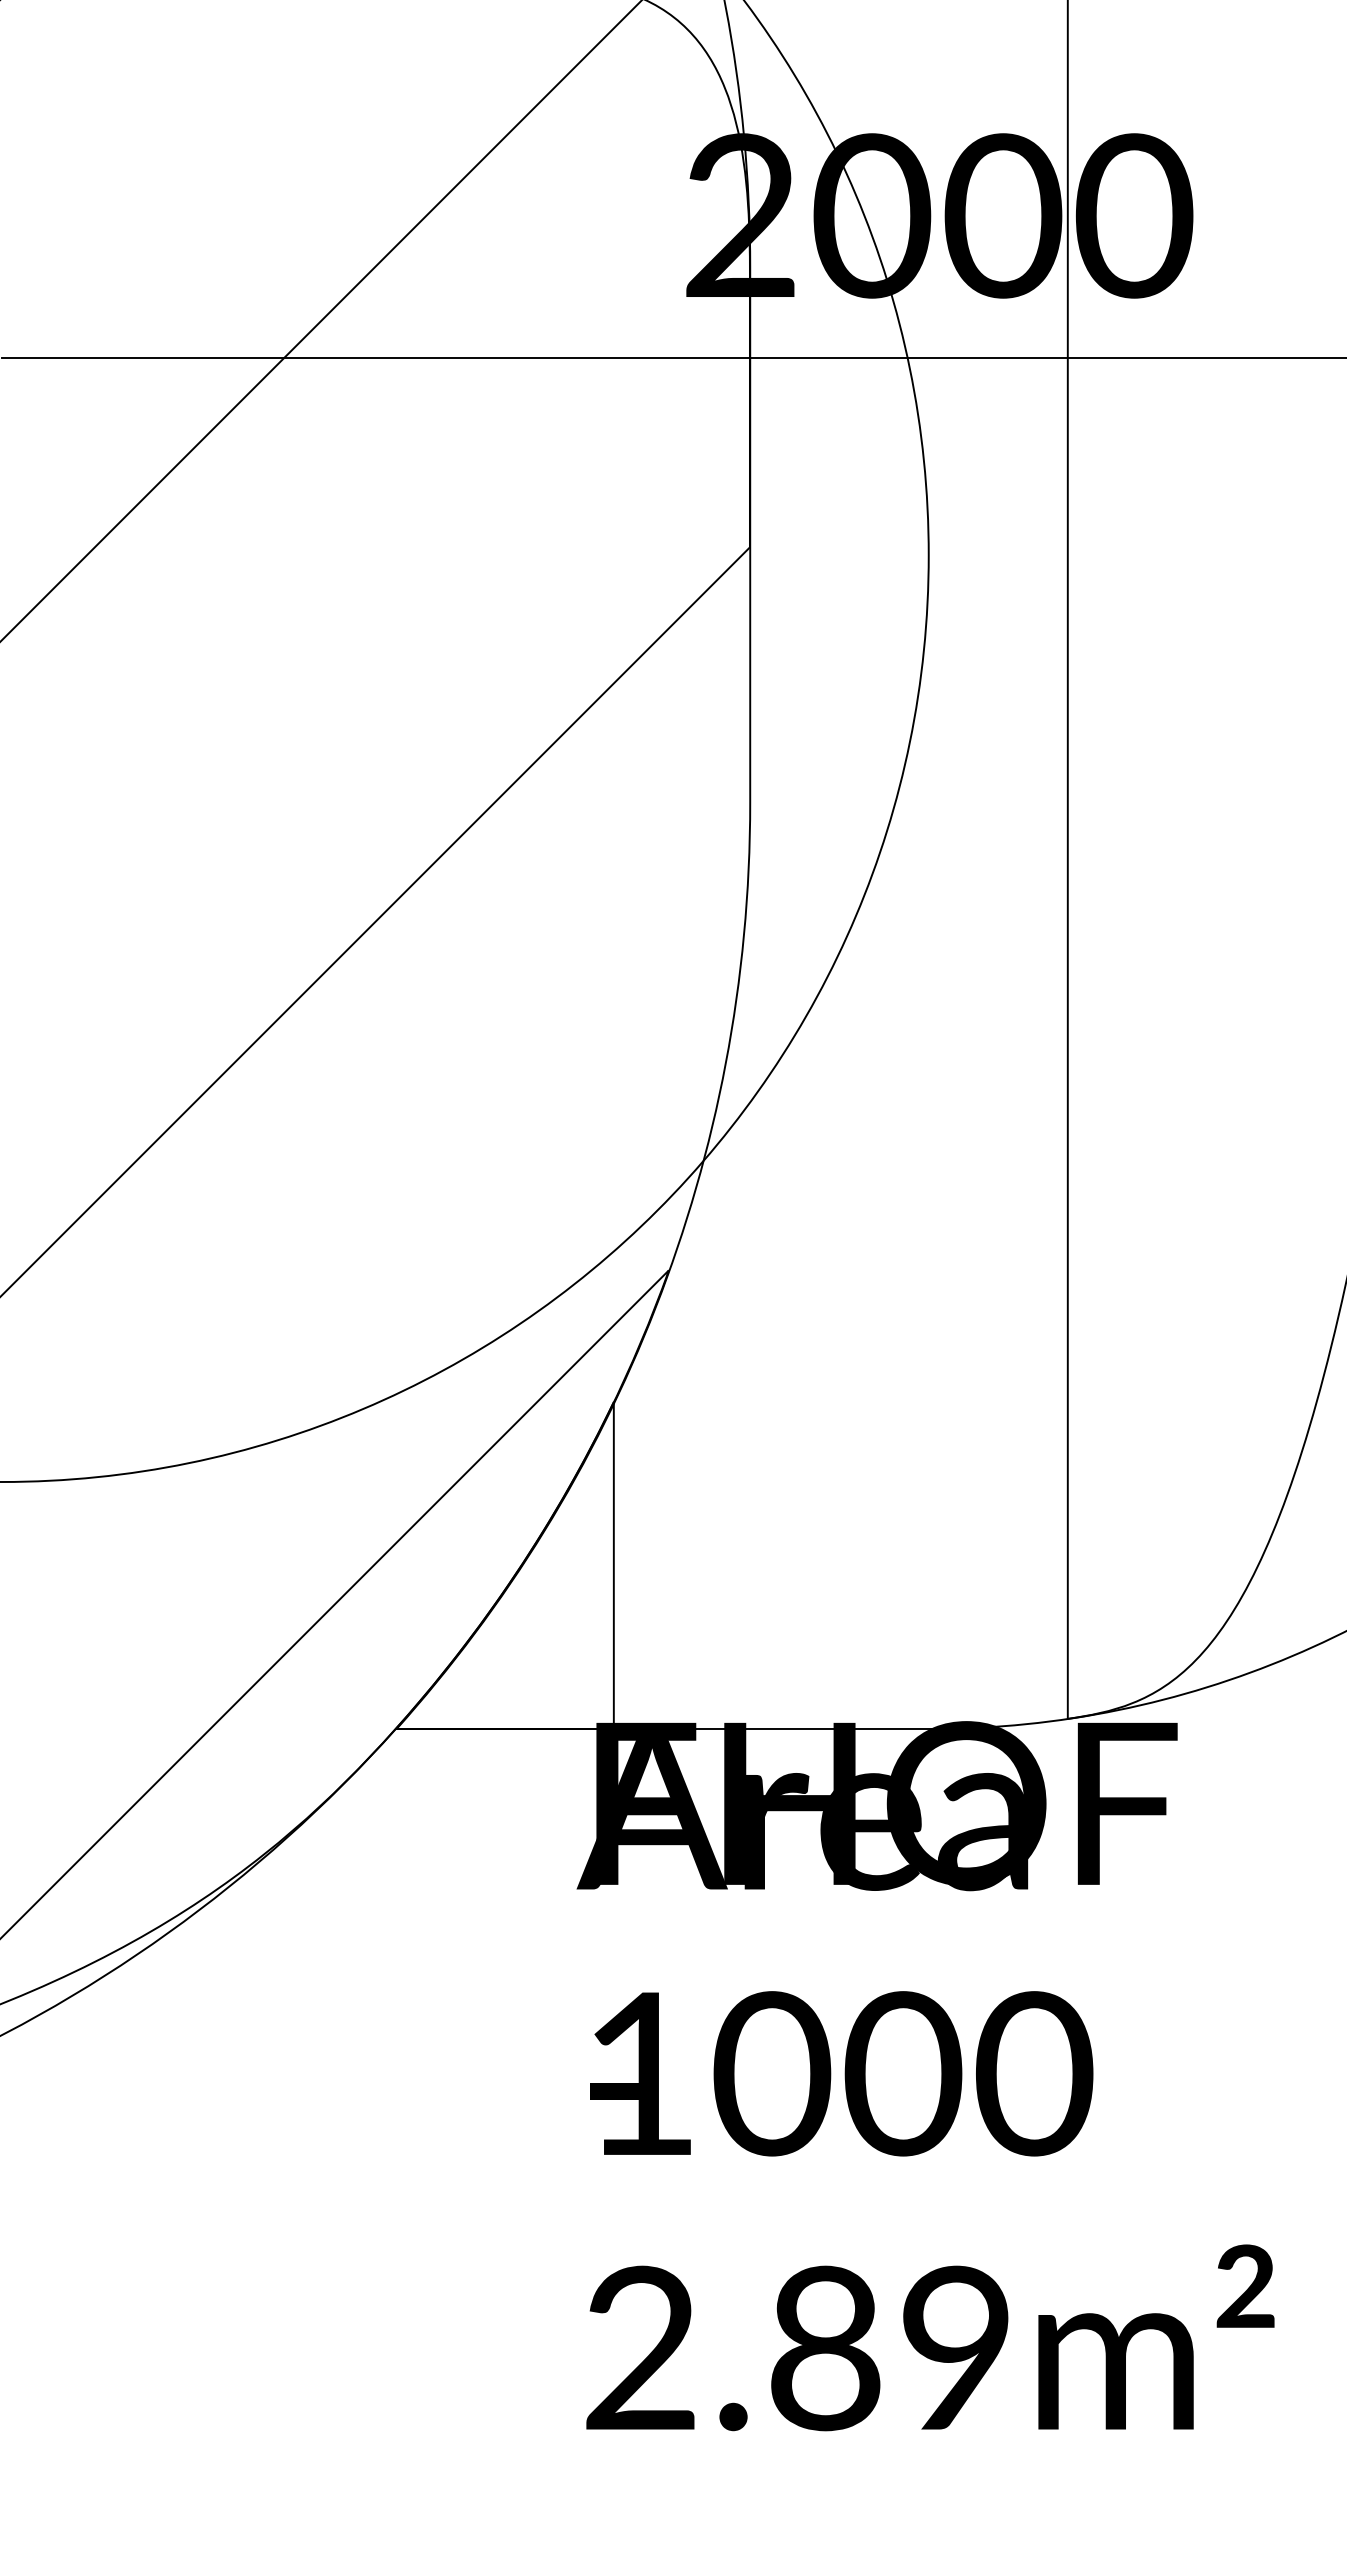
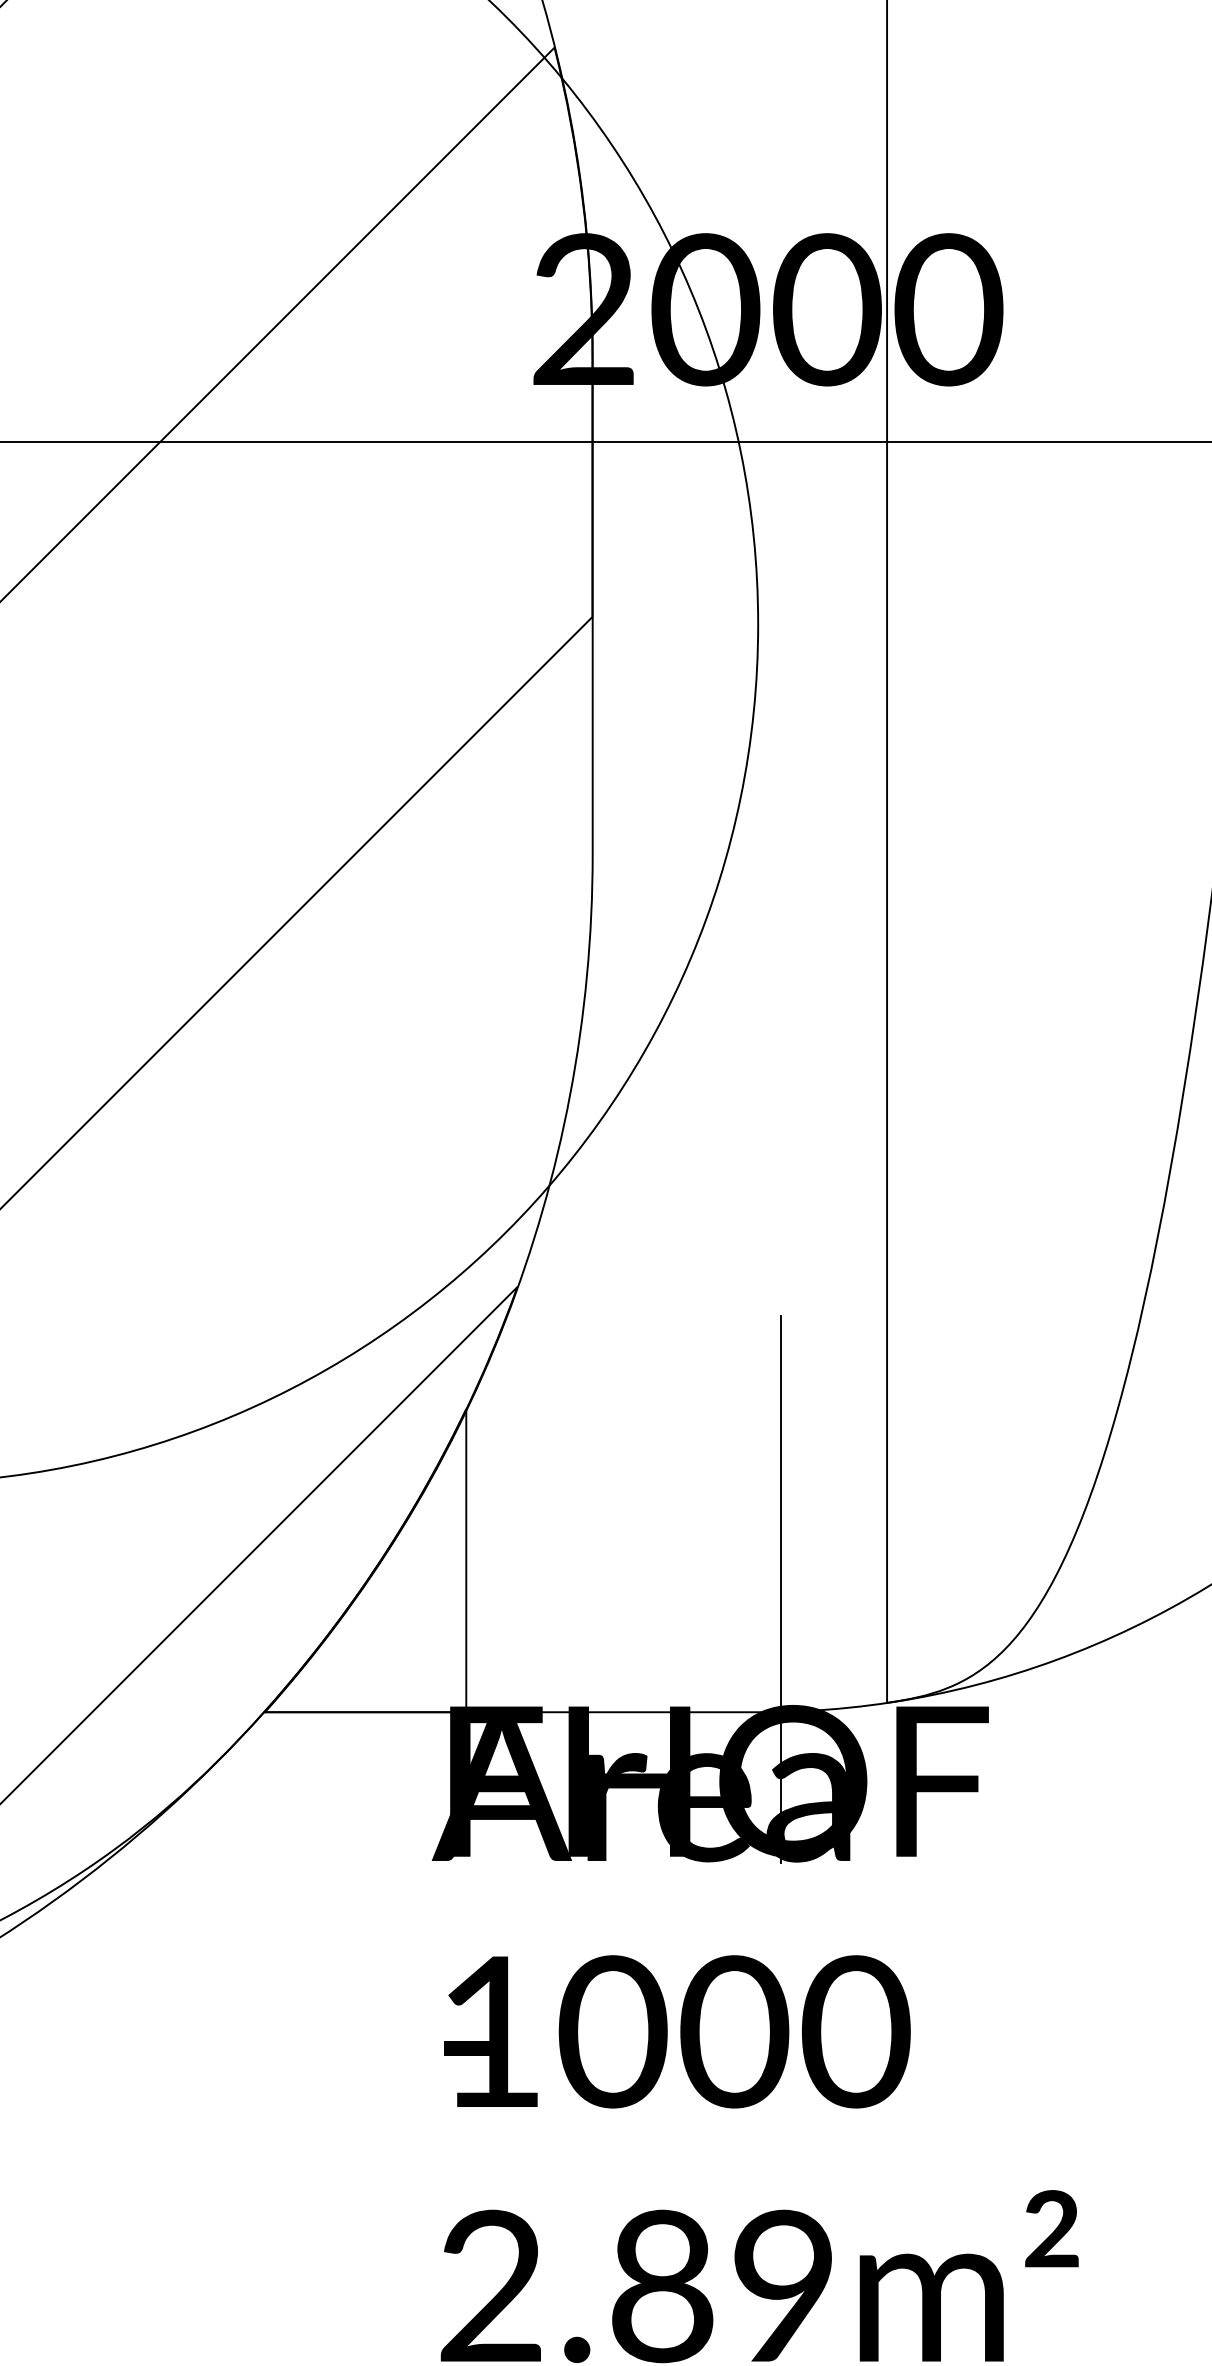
line: (953, 1596) -> (781, 1589), added

